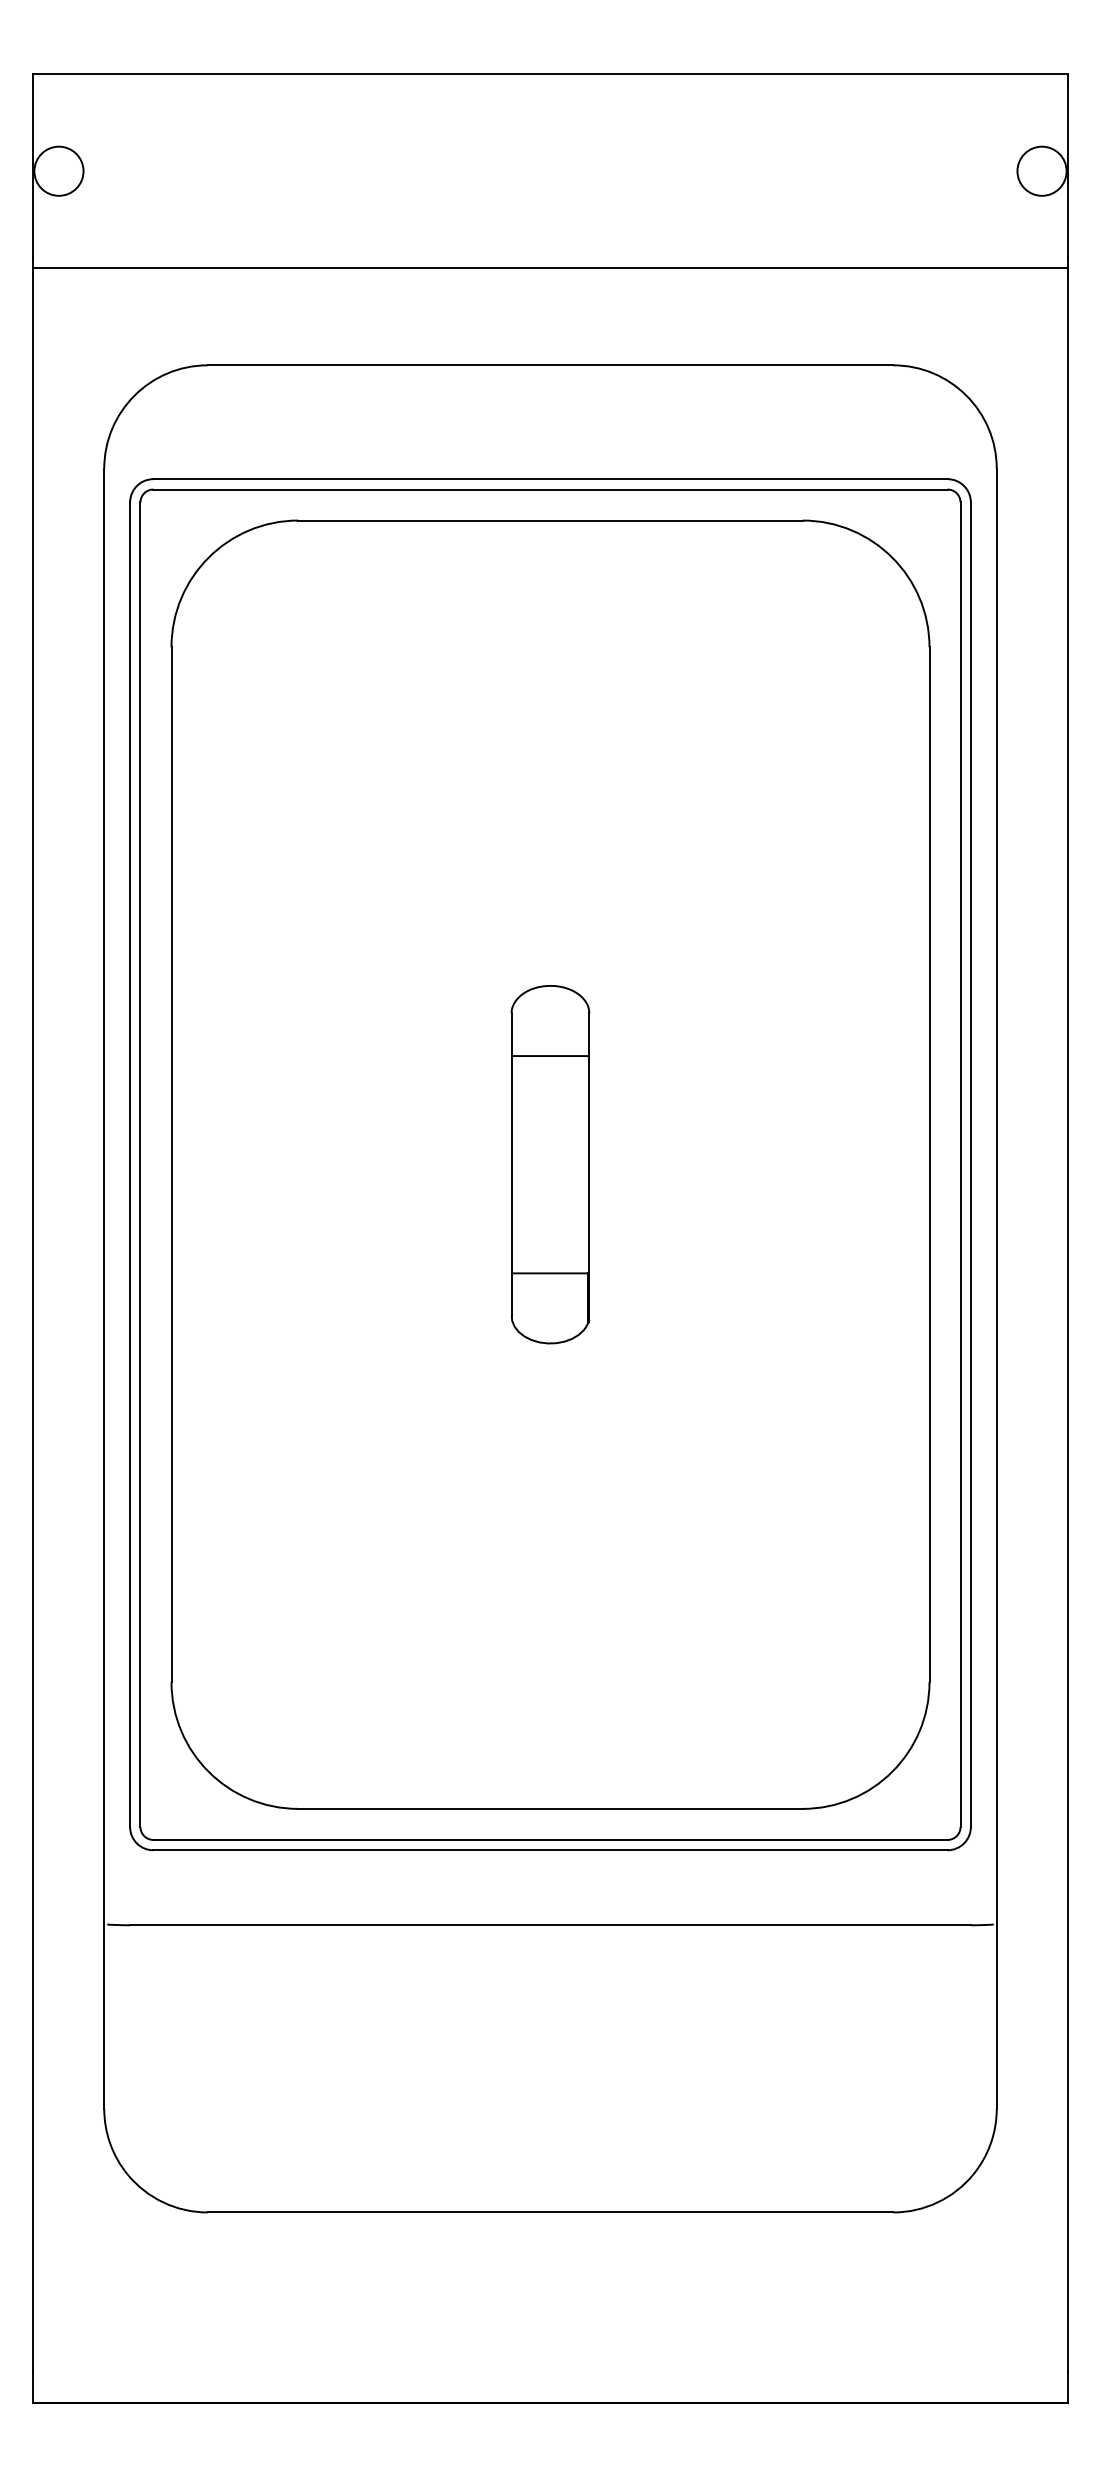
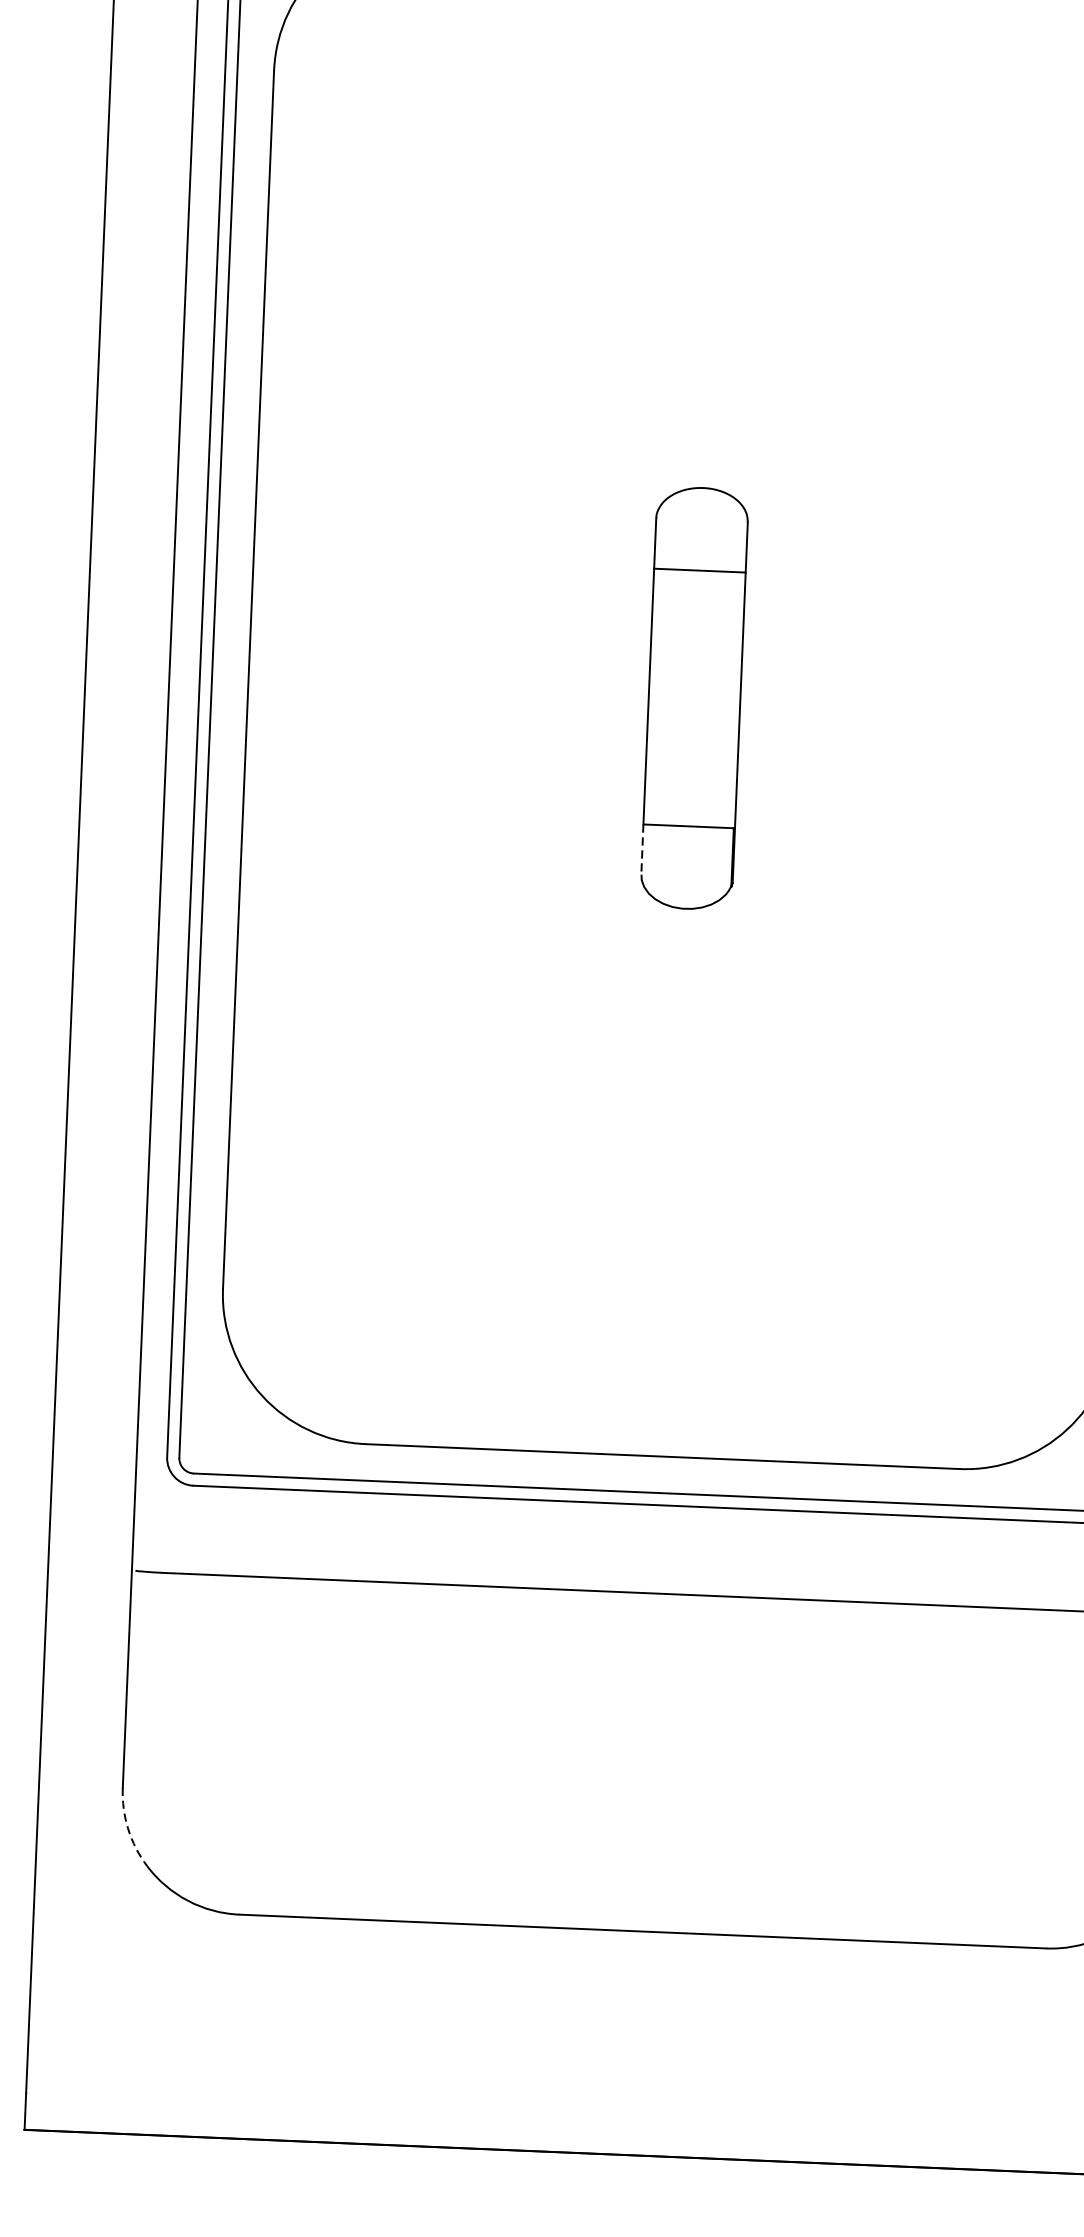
line: (511, 1295) -> (642, 850), solid -> dashed
arc: (110, 2143) -> (128, 1828), solid -> dashed

